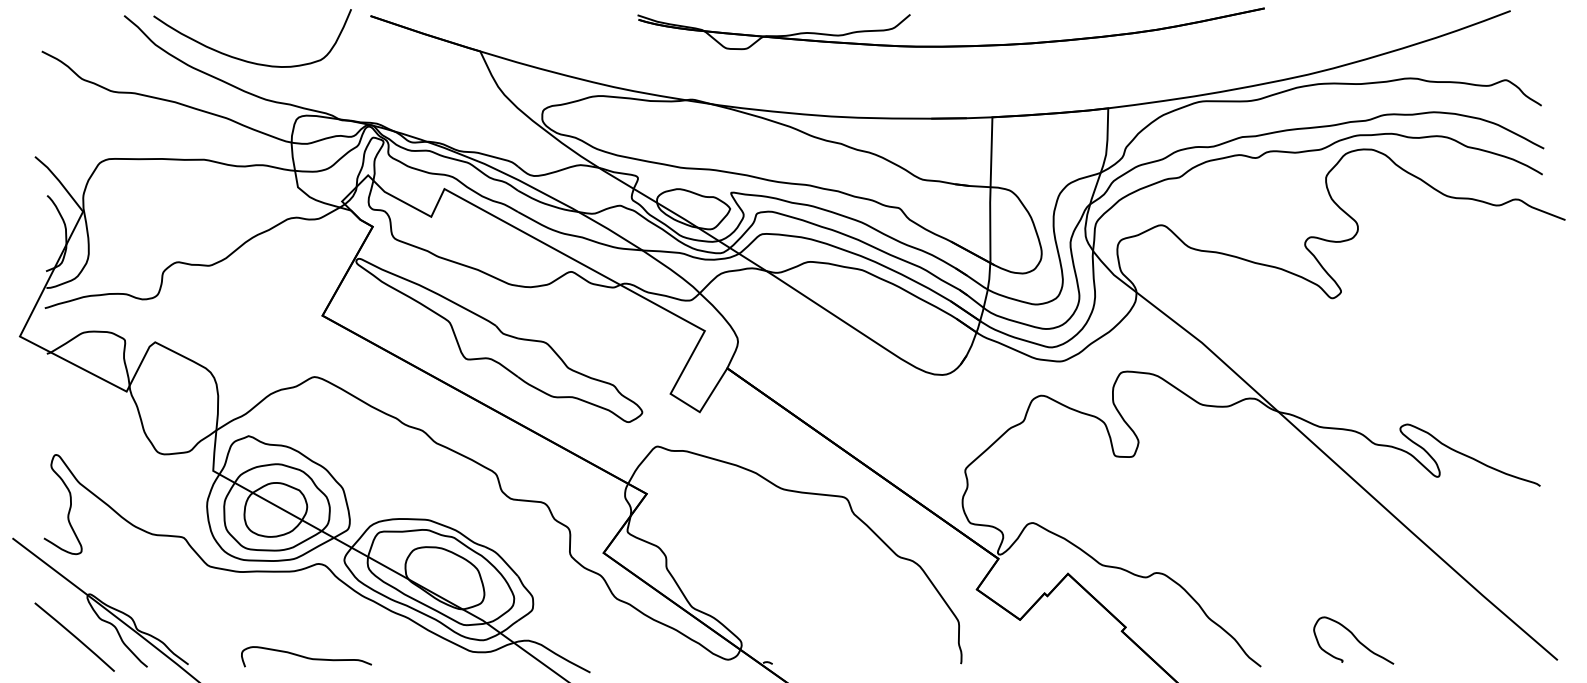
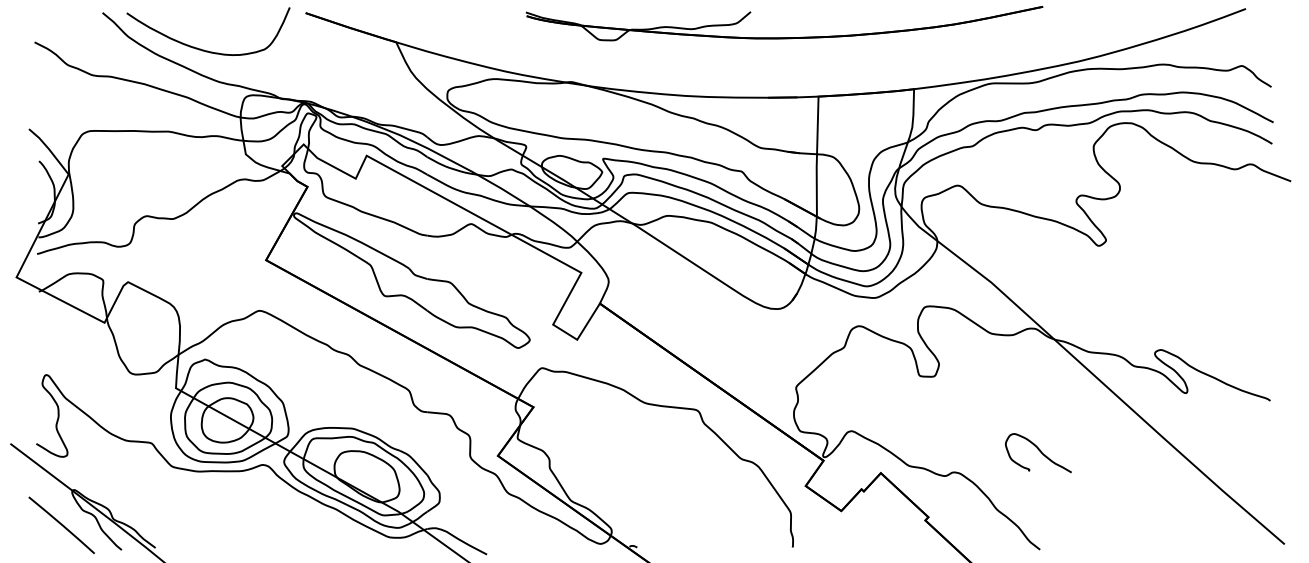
curve: (1354, 638) -> (1039, 451), moved
curve: (306, 656) -> (252, 541), removed

